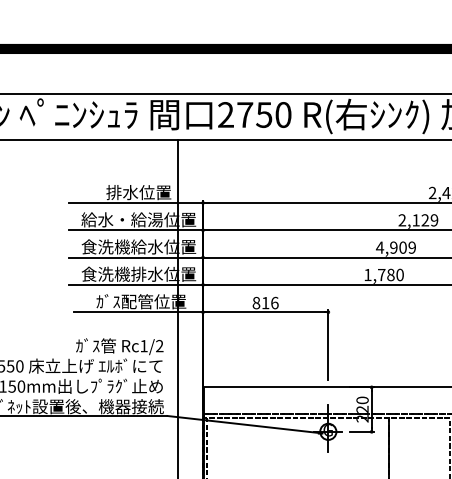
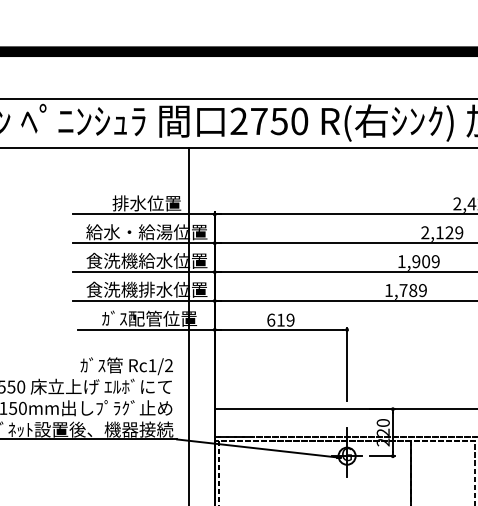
text: (379, 247) -> (401, 261), 4,909 -> 1,909
text: (399, 274) -> (422, 290), 1,780 -> 1,789
text: (265, 302) -> (280, 319), 816 -> 619

